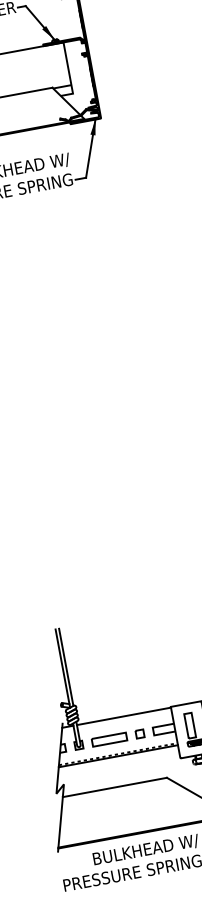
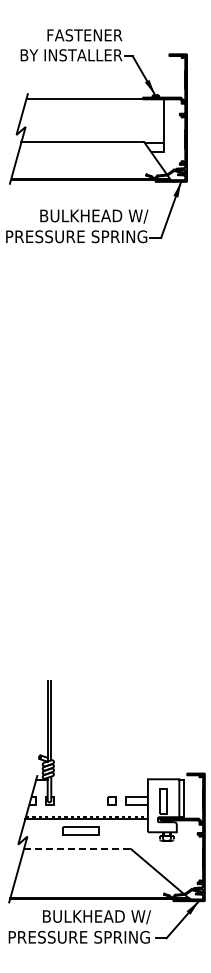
line: (123, 716) -> (99, 780), removed
part: (109, 739) -> (80, 830), moved
line: (115, 787) -> (78, 849), solid -> dashed

